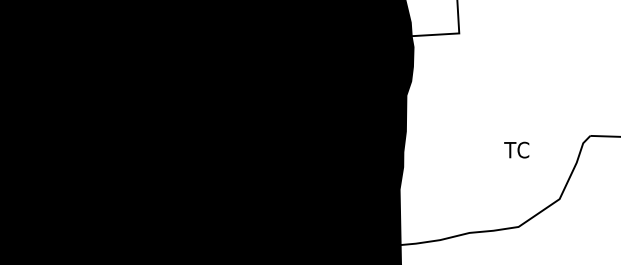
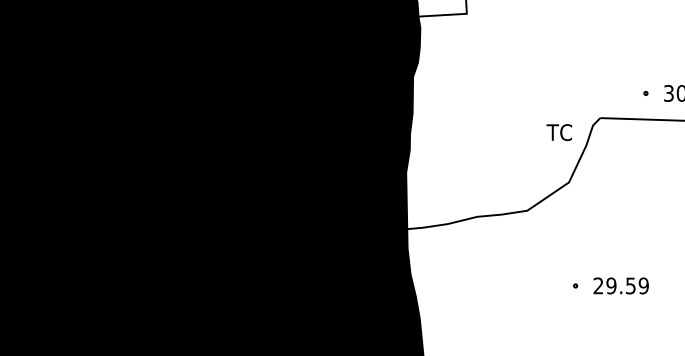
text: (516, 150) -> (559, 132), moved

